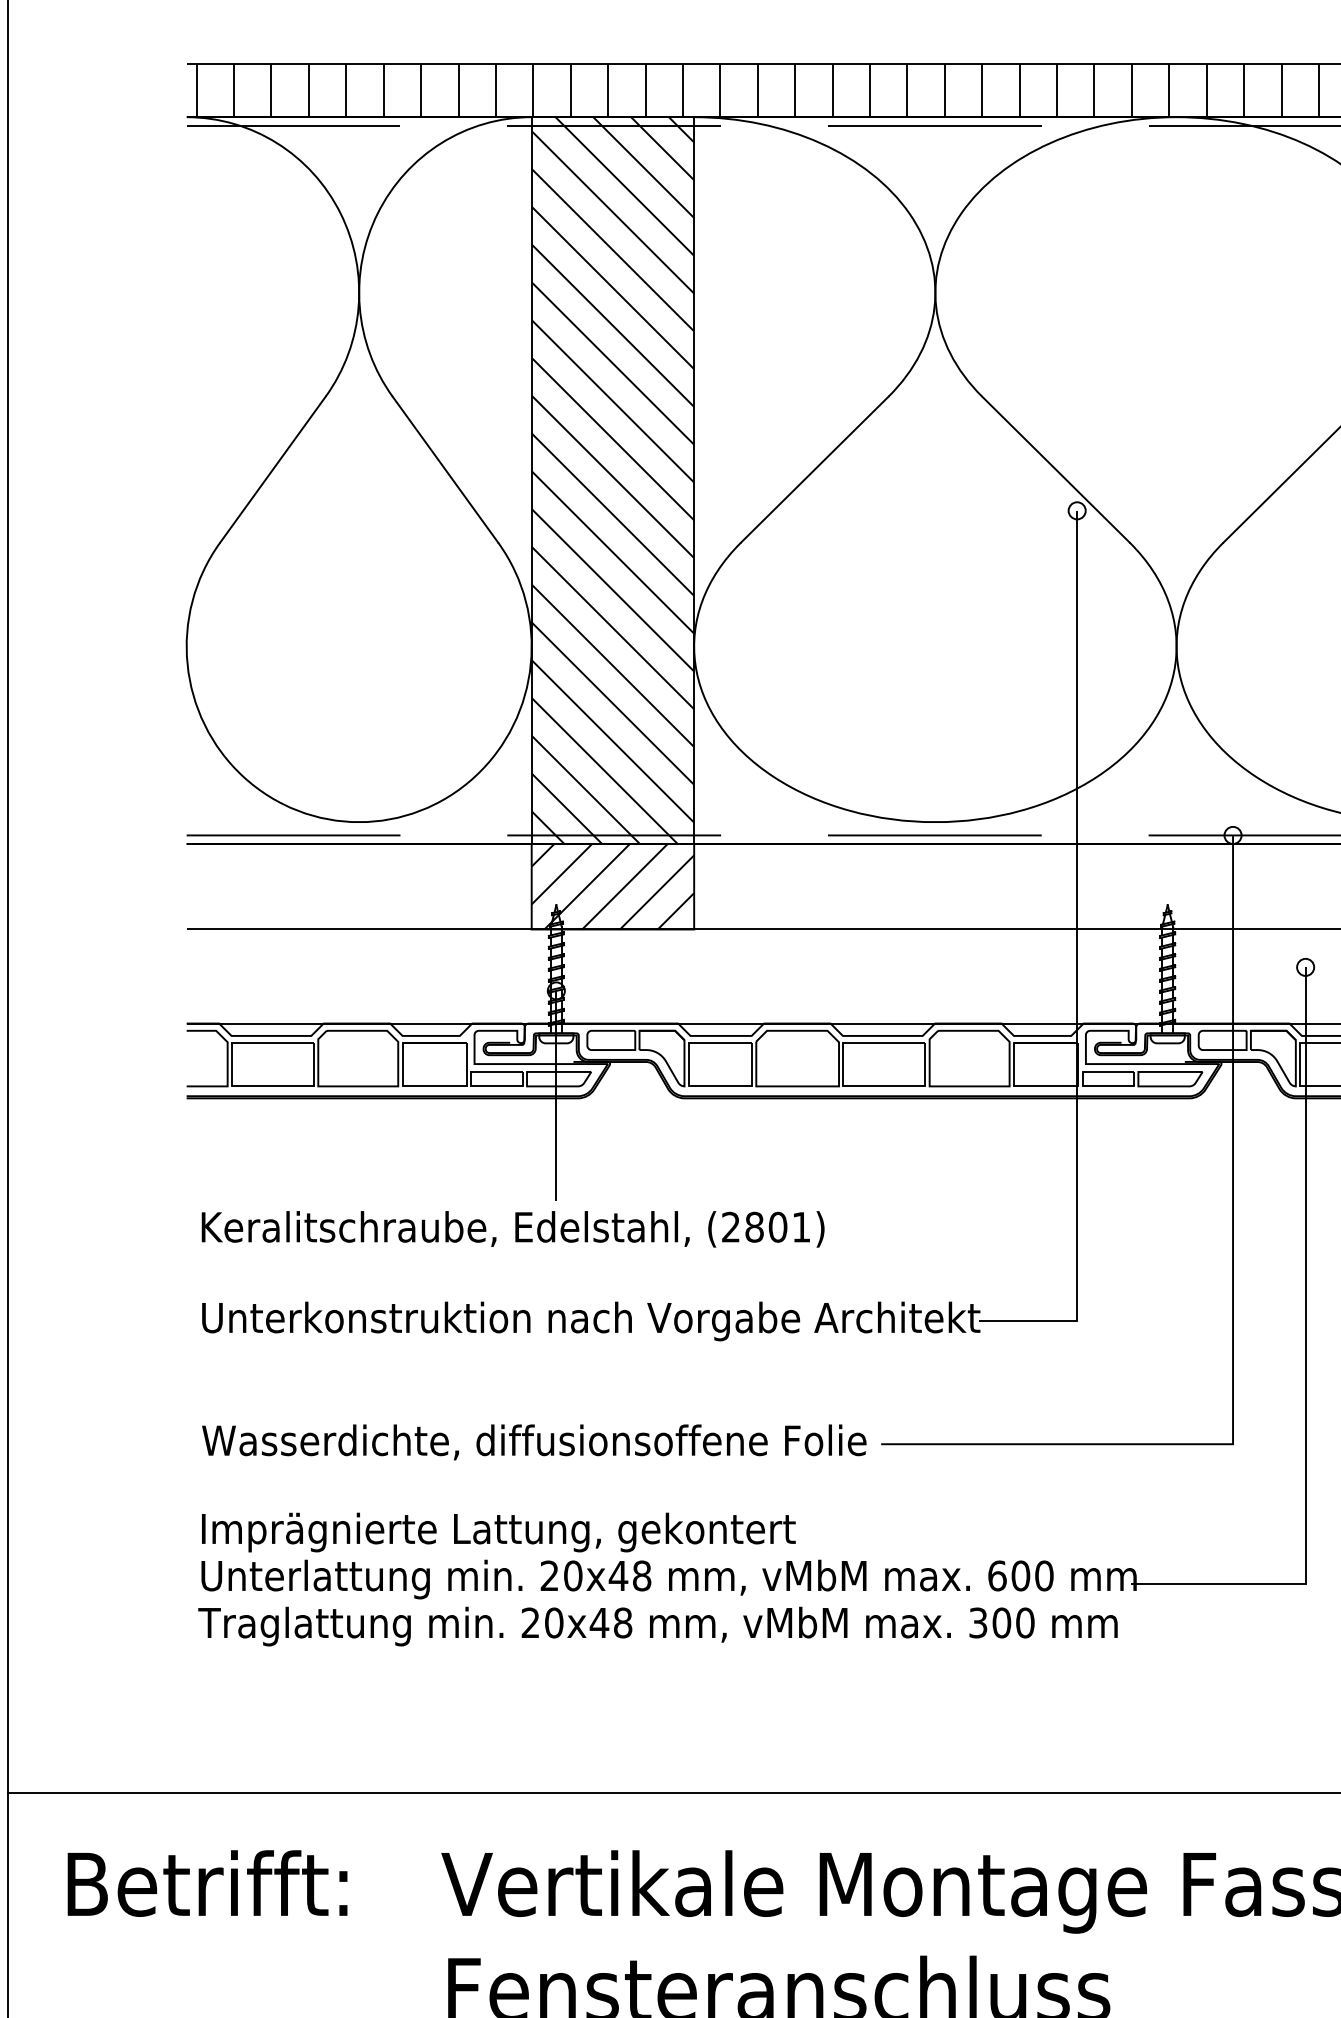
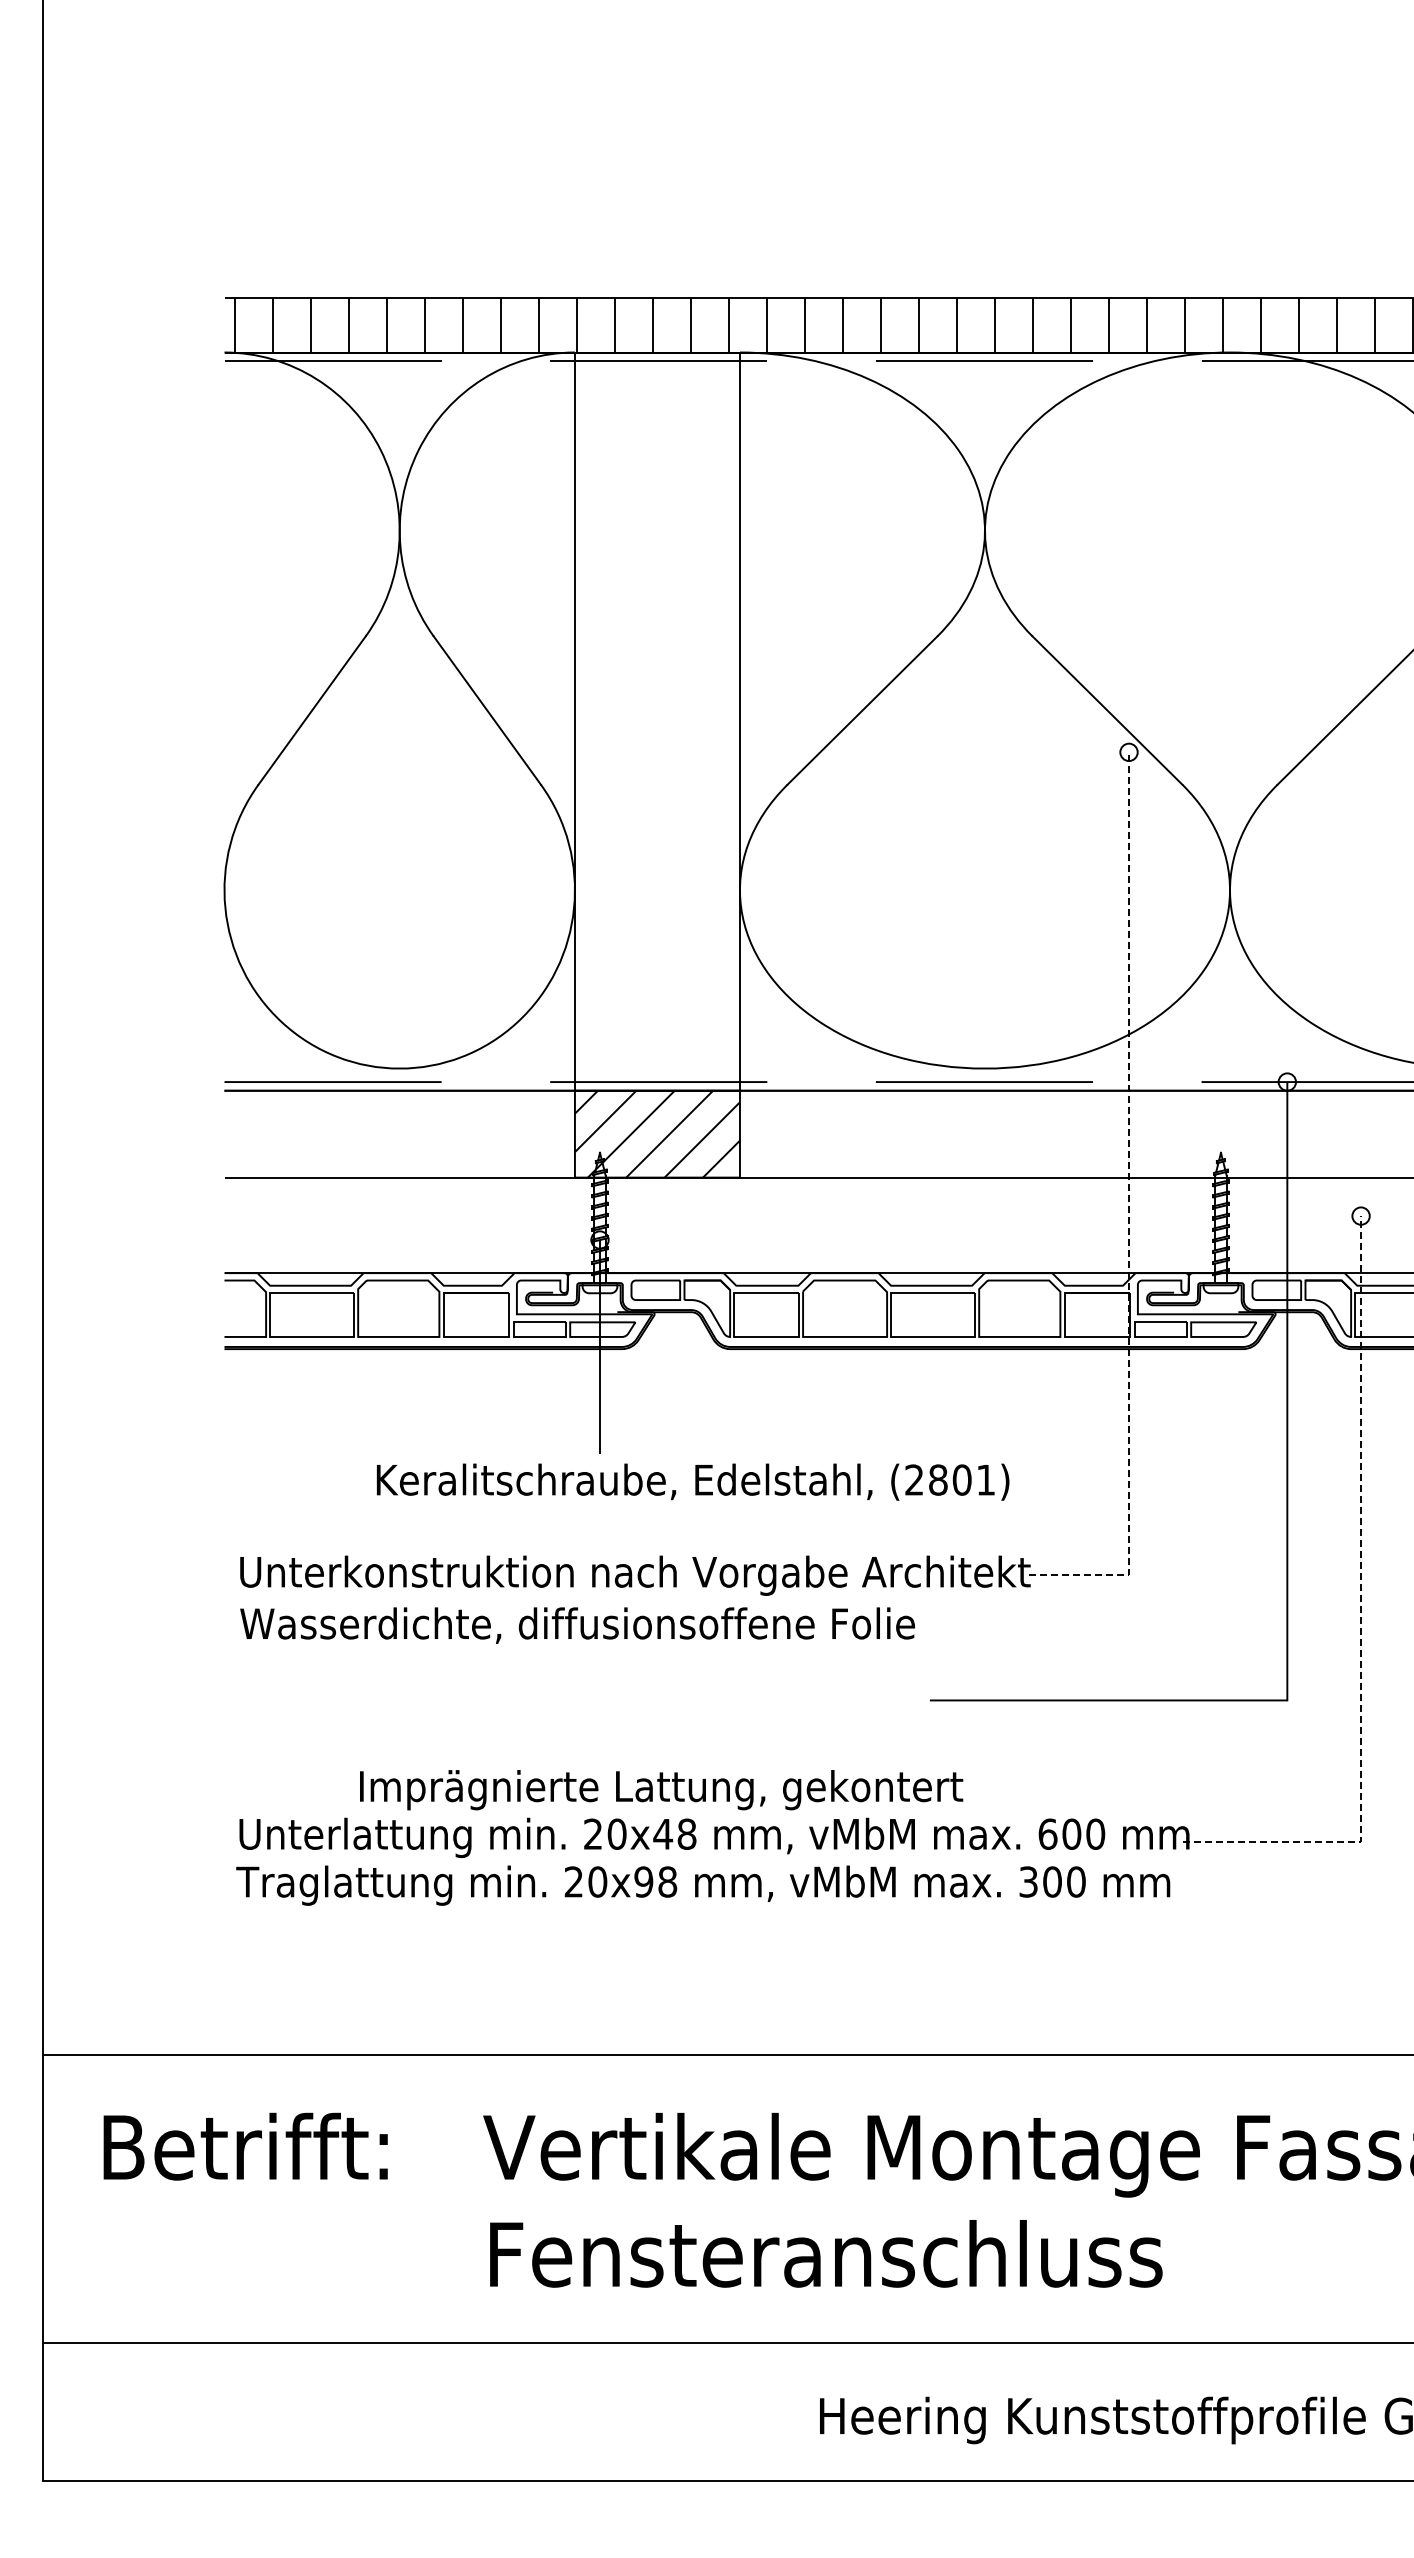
hatch: (611, 480) -> (656, 721), removed
line: (1077, 964) -> (1129, 1213), solid -> dashed
text: (512, 1228) -> (692, 1481), moved
line: (1306, 1363) -> (1361, 1618), solid -> dashed
text: (534, 1442) -> (577, 1625), moved
text: (498, 1532) -> (661, 1790), moved
text: (599, 1622) -> (643, 1881), 20x48 -> 20x98

